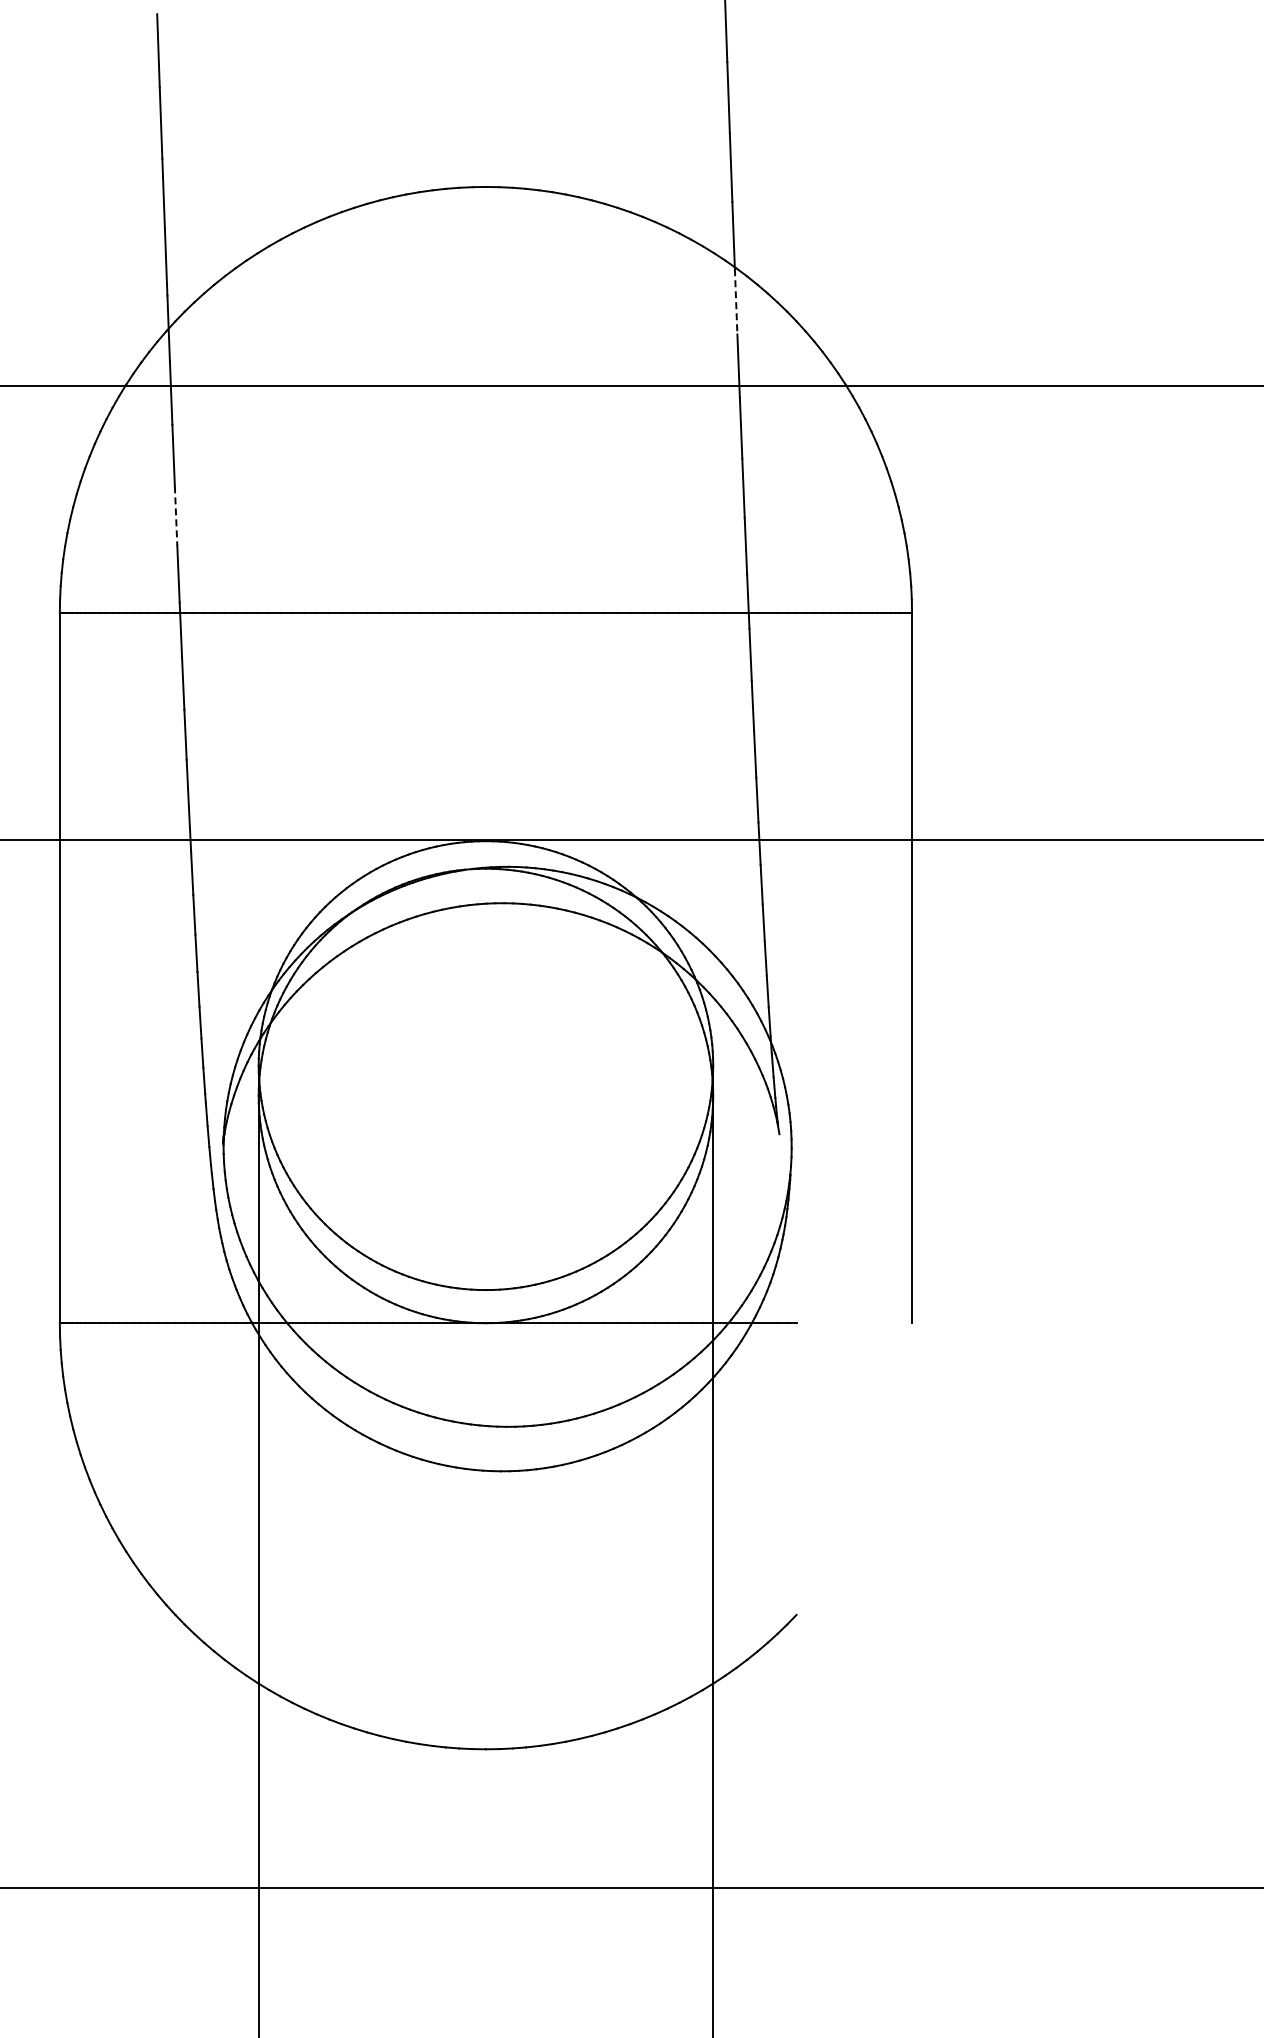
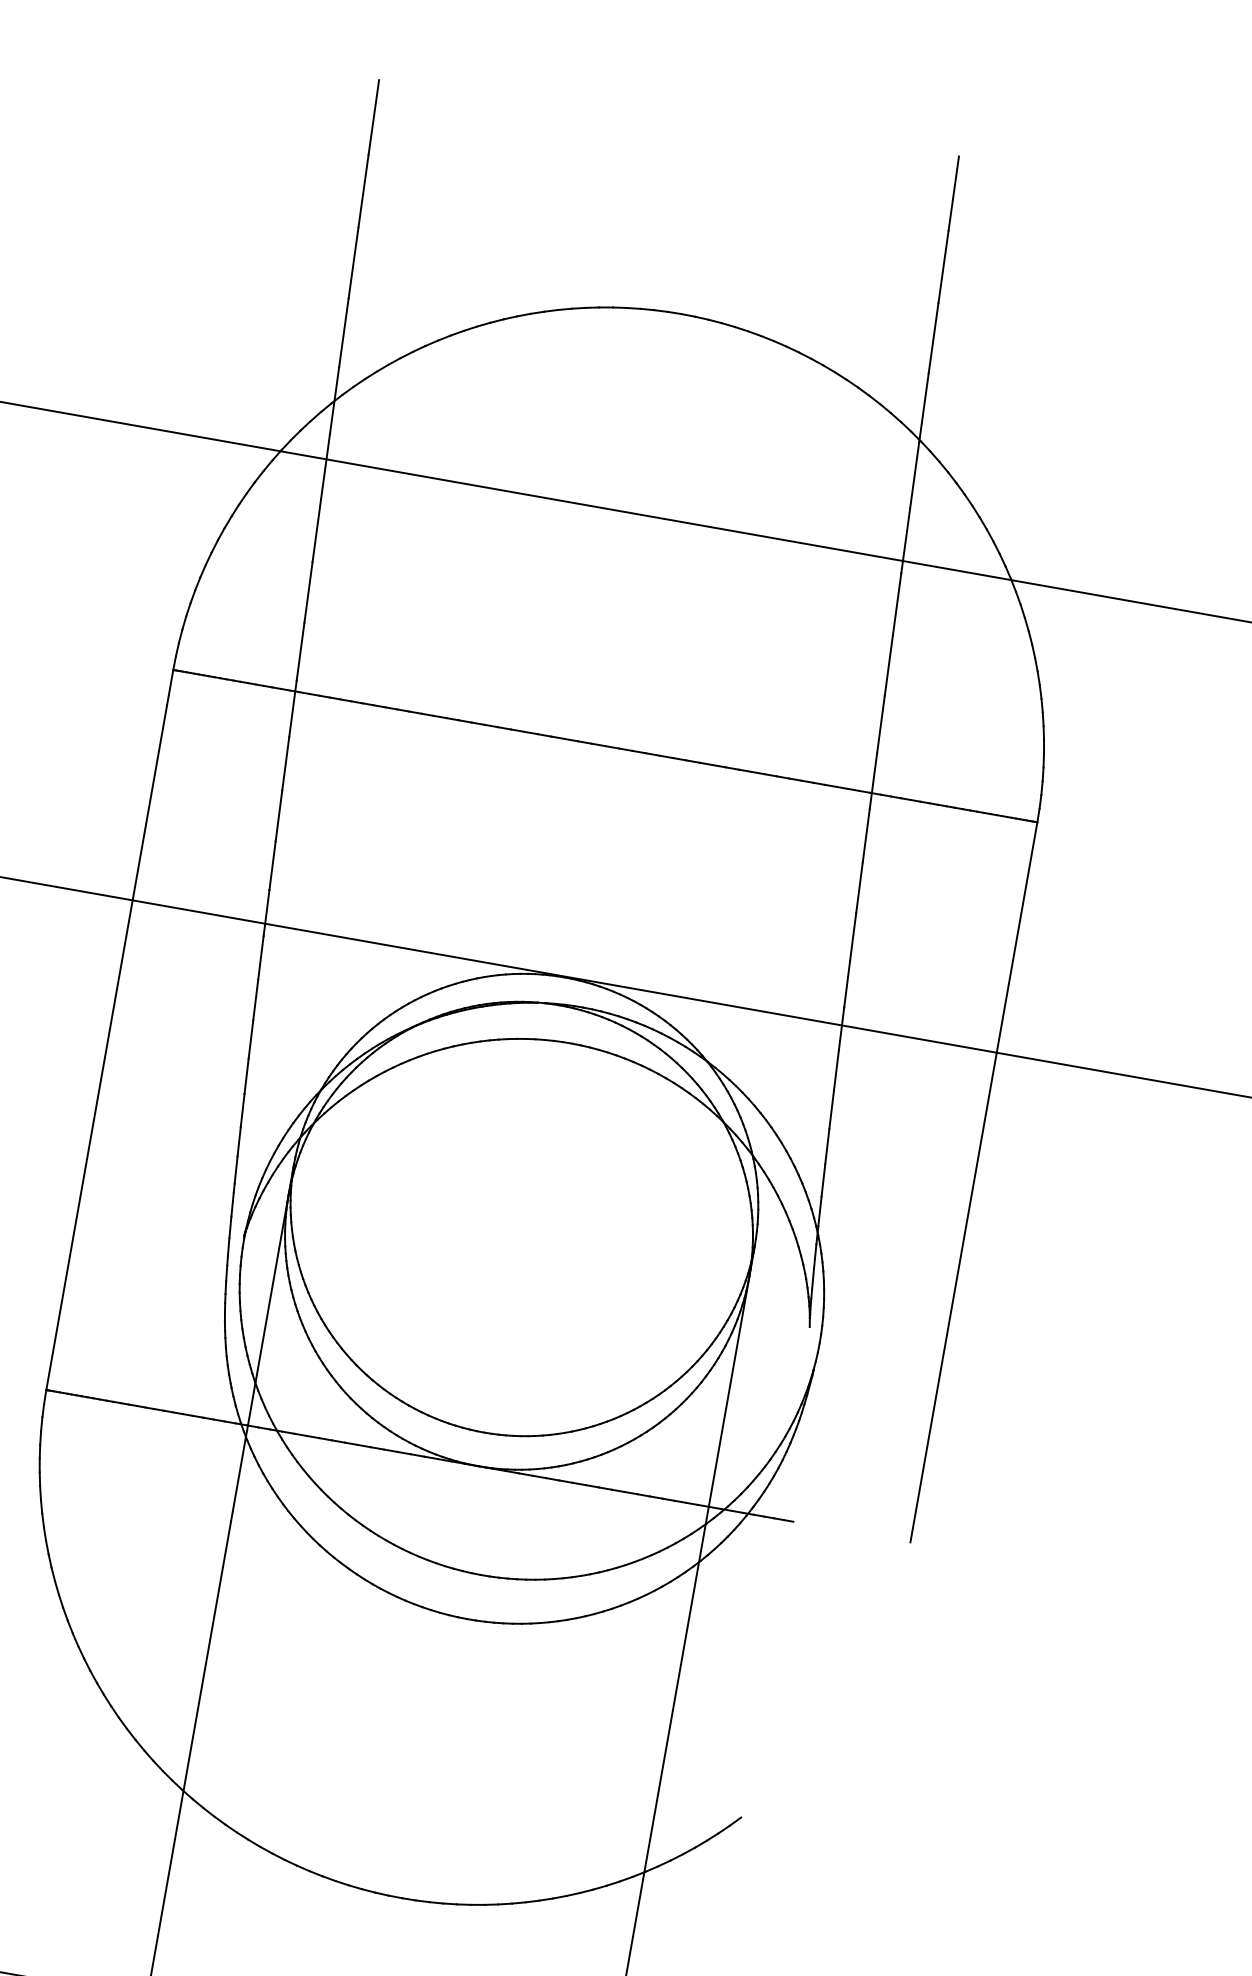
line: (736, 301) -> (915, 475), dashed -> solid
line: (176, 516) -> (308, 592), dashed -> solid

